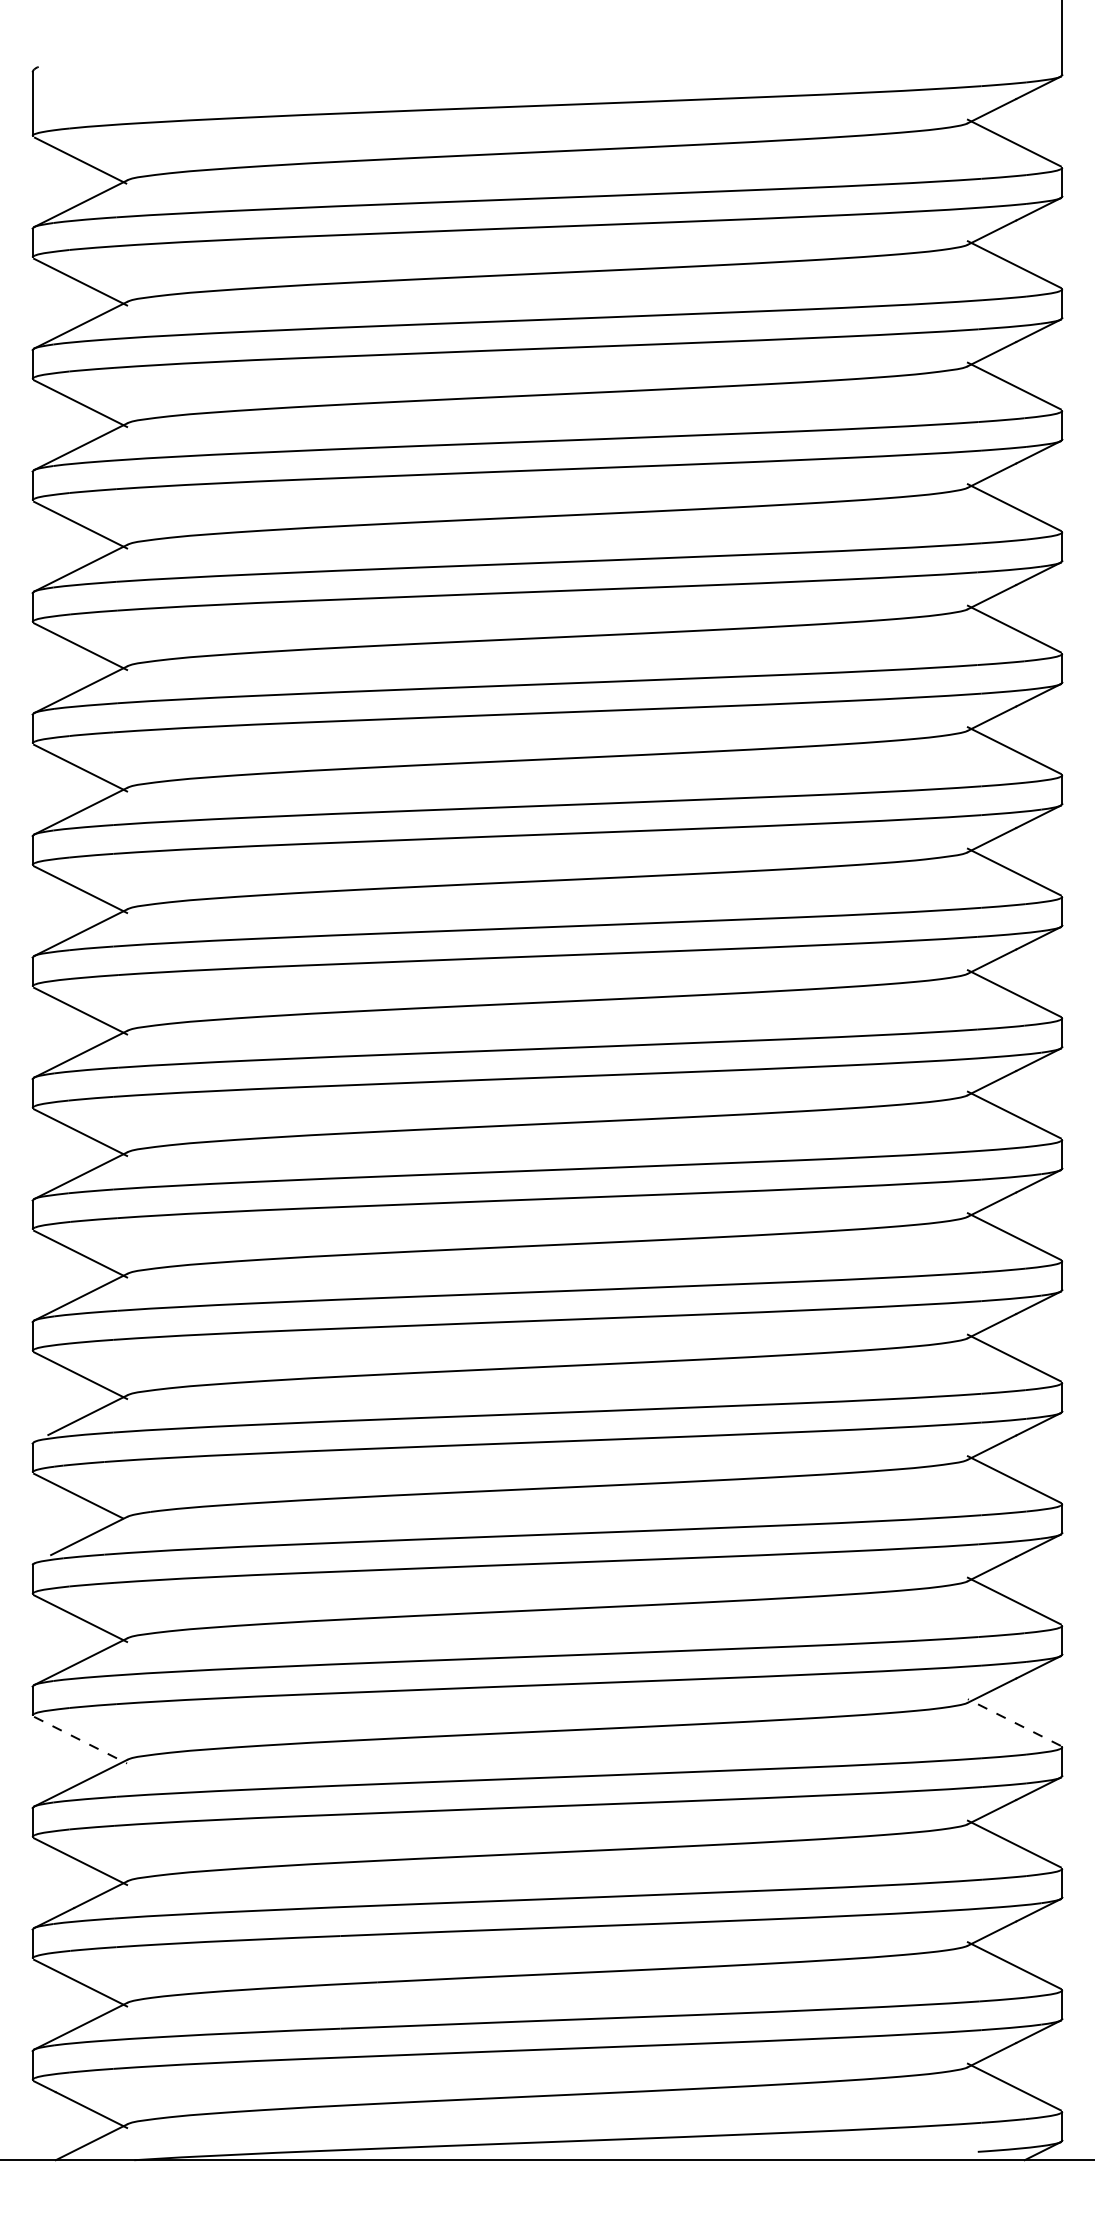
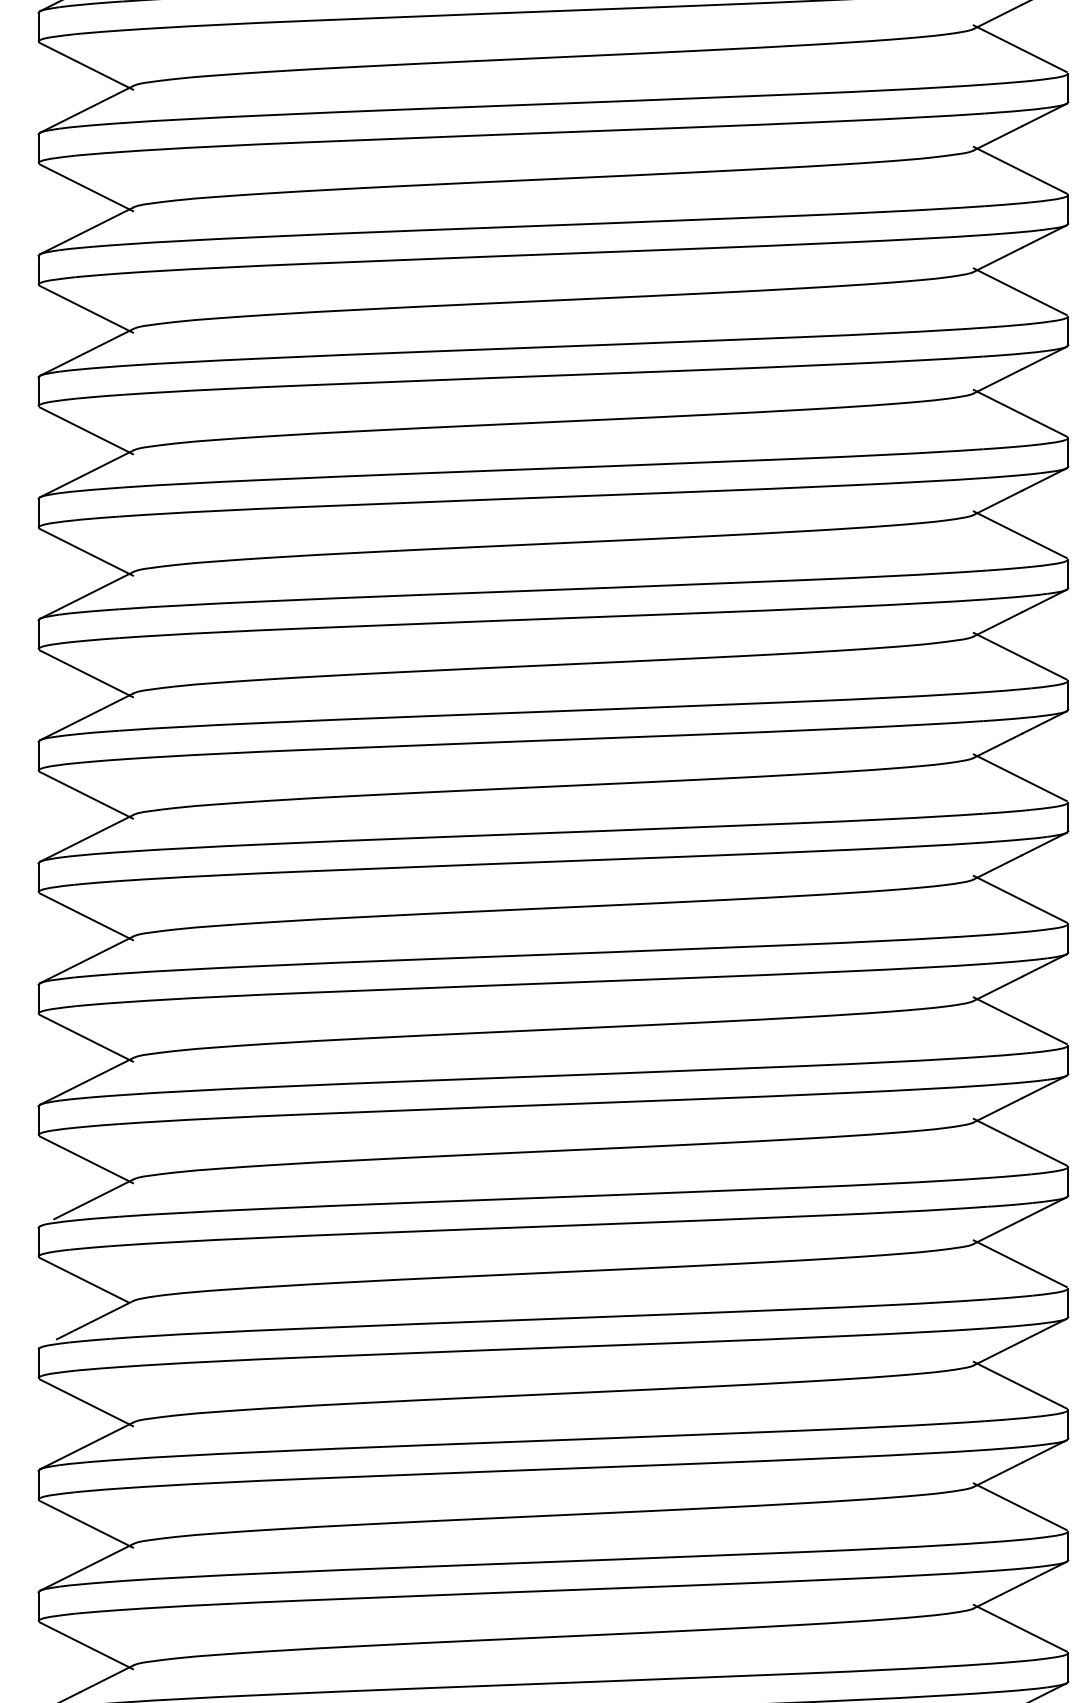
line: (1013, 1722) -> (1019, 1506), dashed -> solid
line: (81, 1740) -> (87, 1524), dashed -> solid

